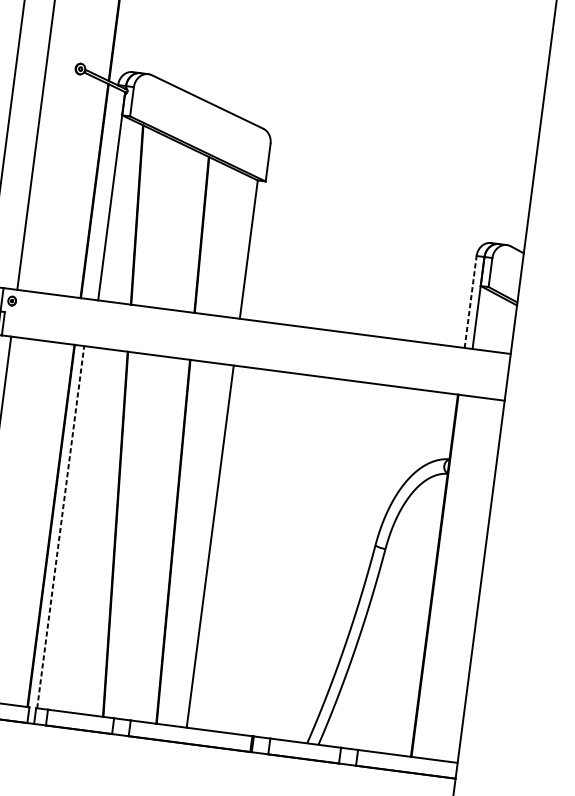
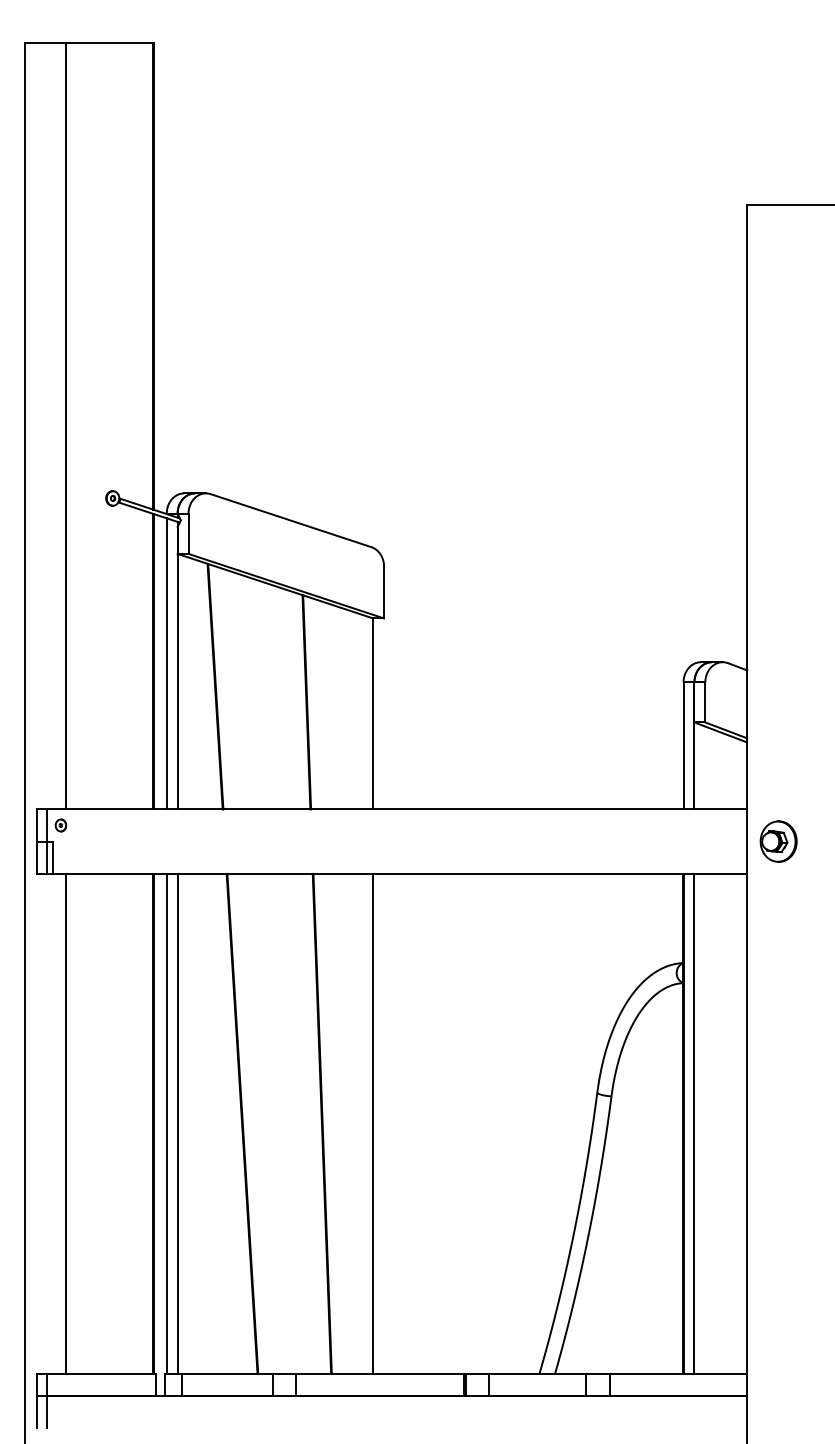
line: (103, 193) -> (166, 663), added
line: (470, 301) -> (683, 745), dashed -> solid
part: (530, 380) -> (778, 841), added
line: (60, 526) -> (166, 1123), dashed -> solid
line: (68, 527) -> (177, 1123), added
line: (443, 576) -> (694, 1123), added

